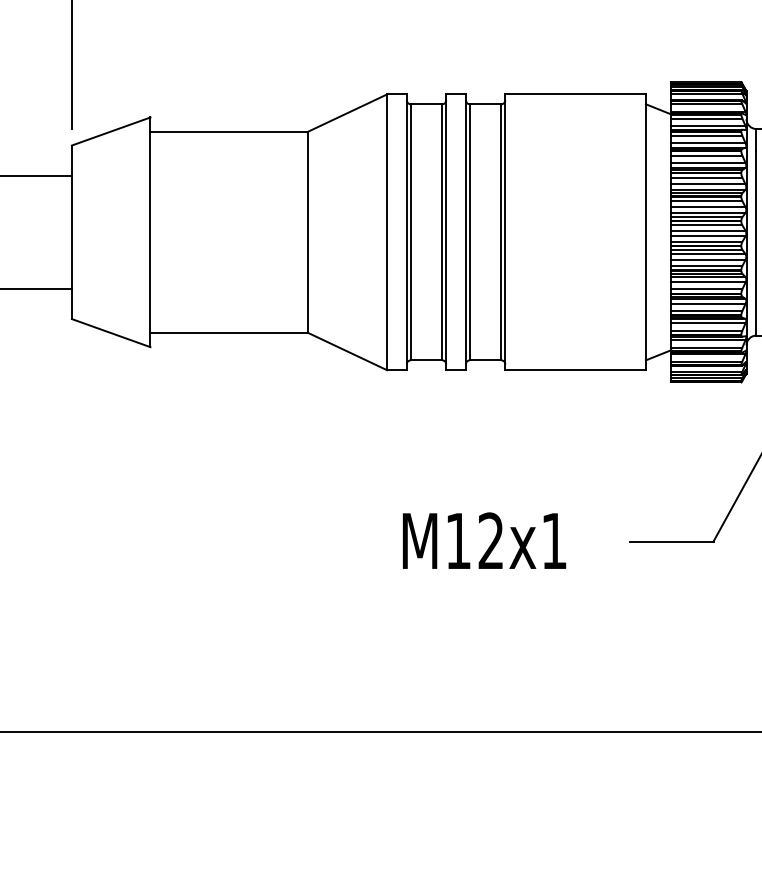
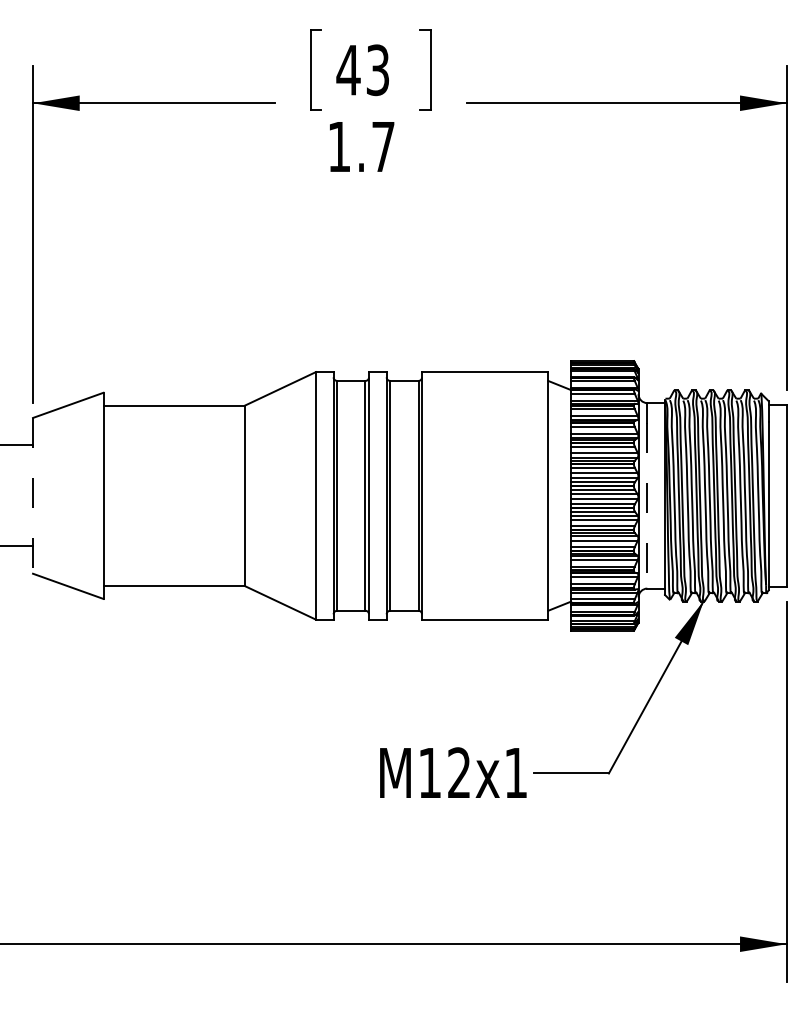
line: (72, 231) -> (33, 495), solid -> dashed
line: (756, 243) -> (647, 505), solid -> dashed
text: (484, 540) -> (453, 772), moved

